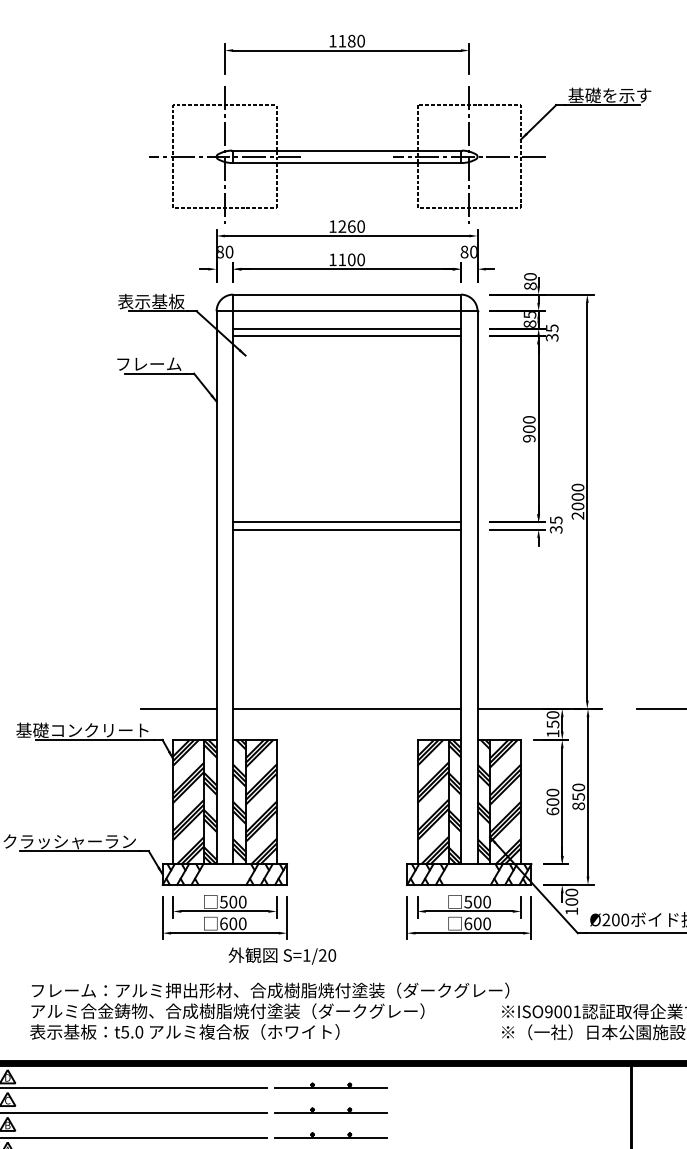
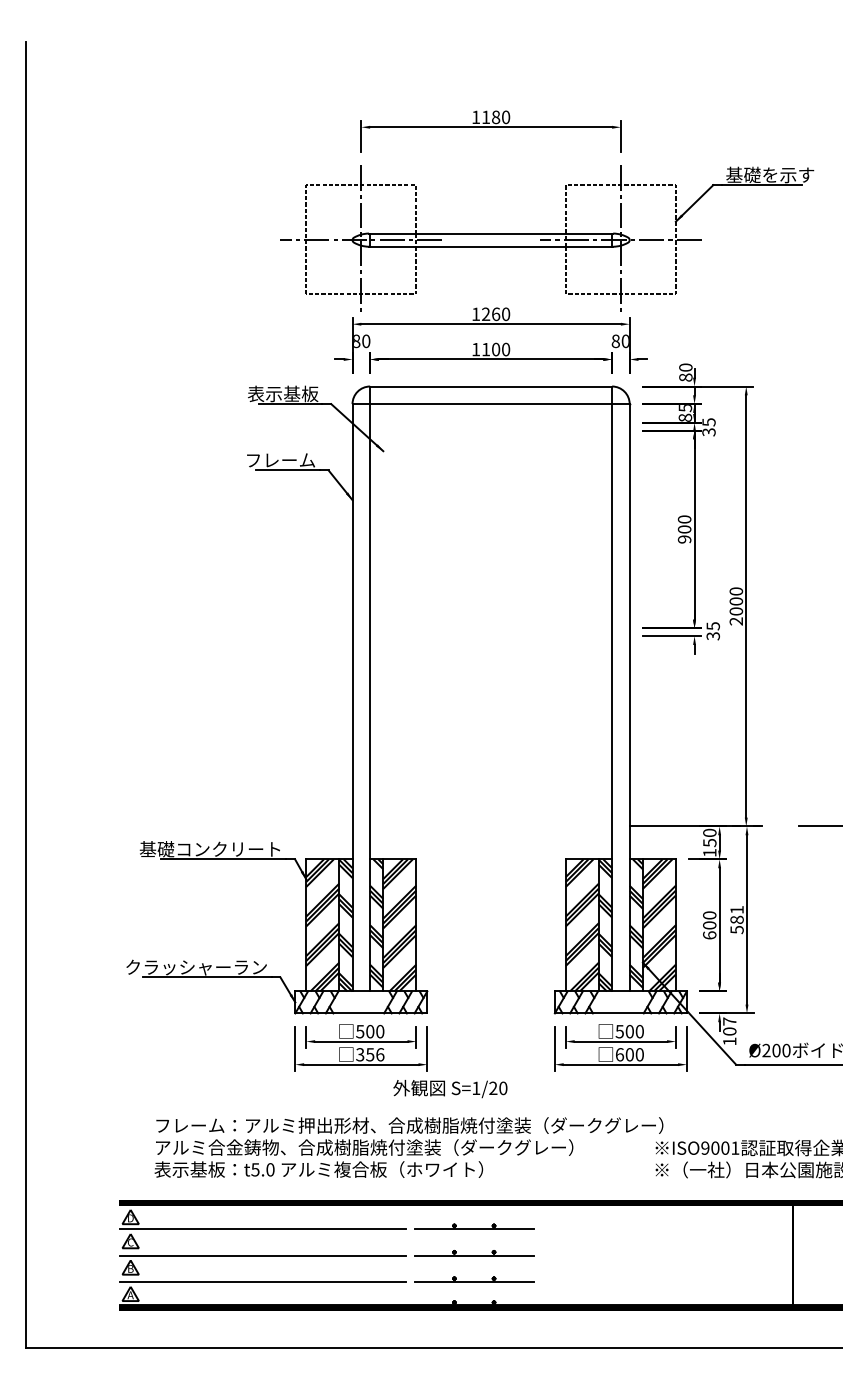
line: (347, 328) -> (491, 422), removed
line: (347, 336) -> (491, 430), removed
line: (347, 522) -> (491, 628), removed
line: (347, 530) -> (491, 636), removed
line: (177, 708) -> (311, 826), removed
line: (347, 708) -> (491, 826), removed
text: (578, 796) -> (736, 919), 850 -> 581
text: (571, 892) -> (729, 1021), 100 -> 107
text: (233, 923) -> (370, 1054), 600 -> 356
text: (282, 956) -> (450, 1089), moved

